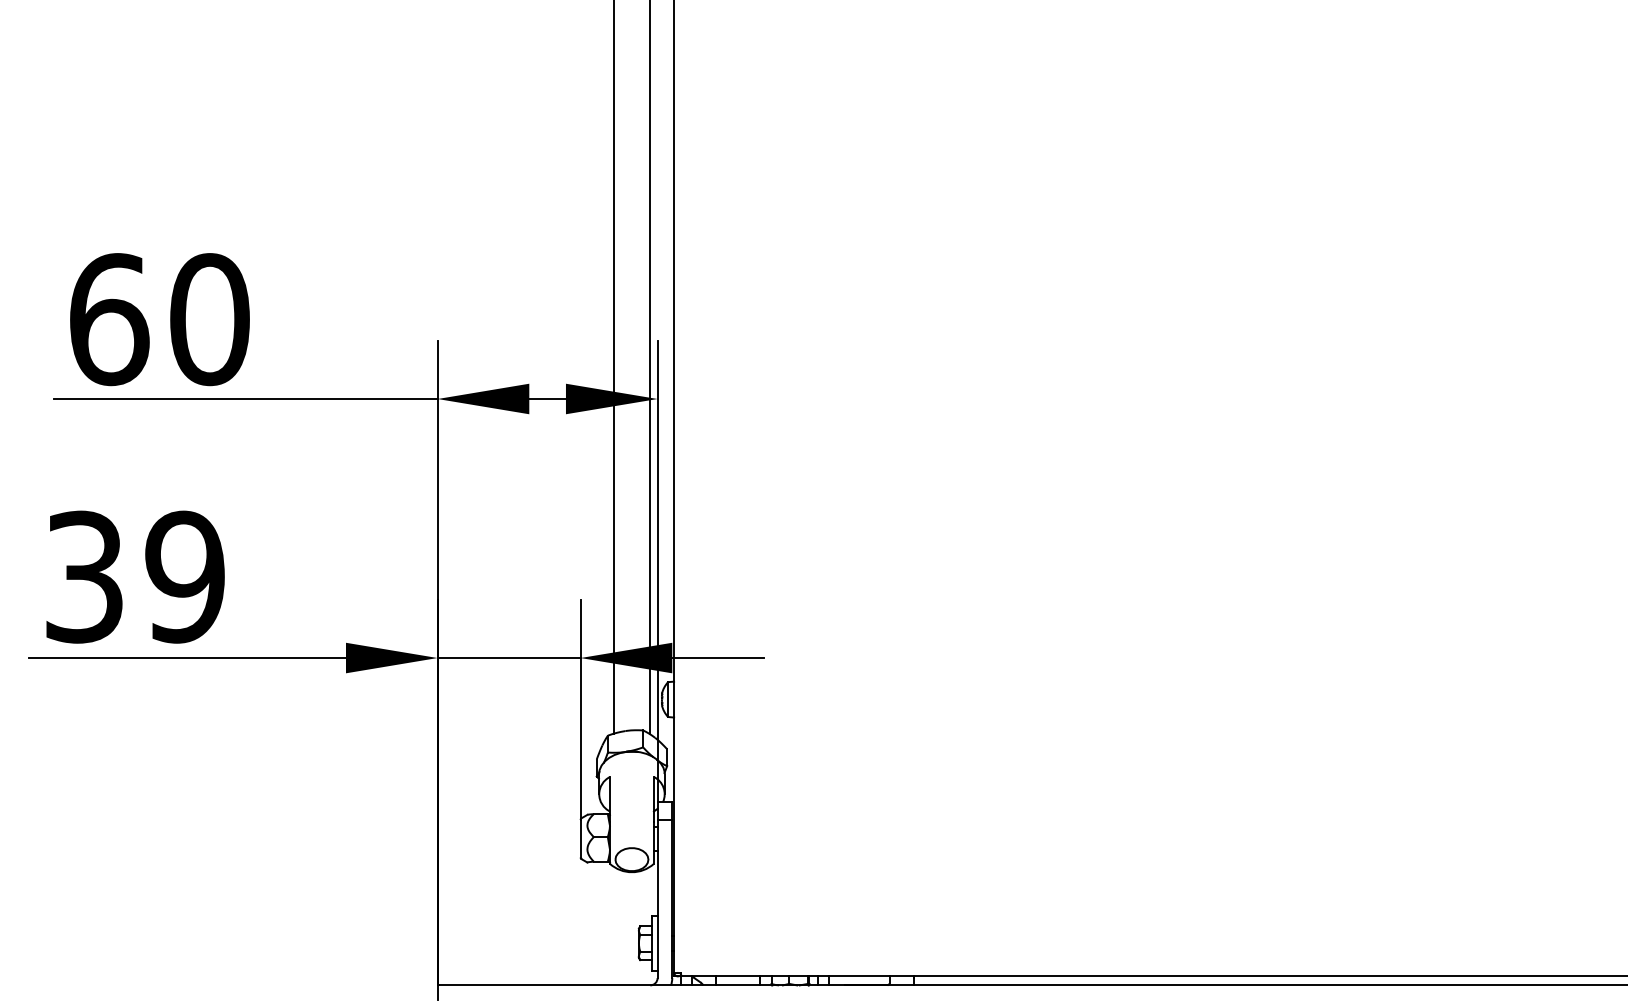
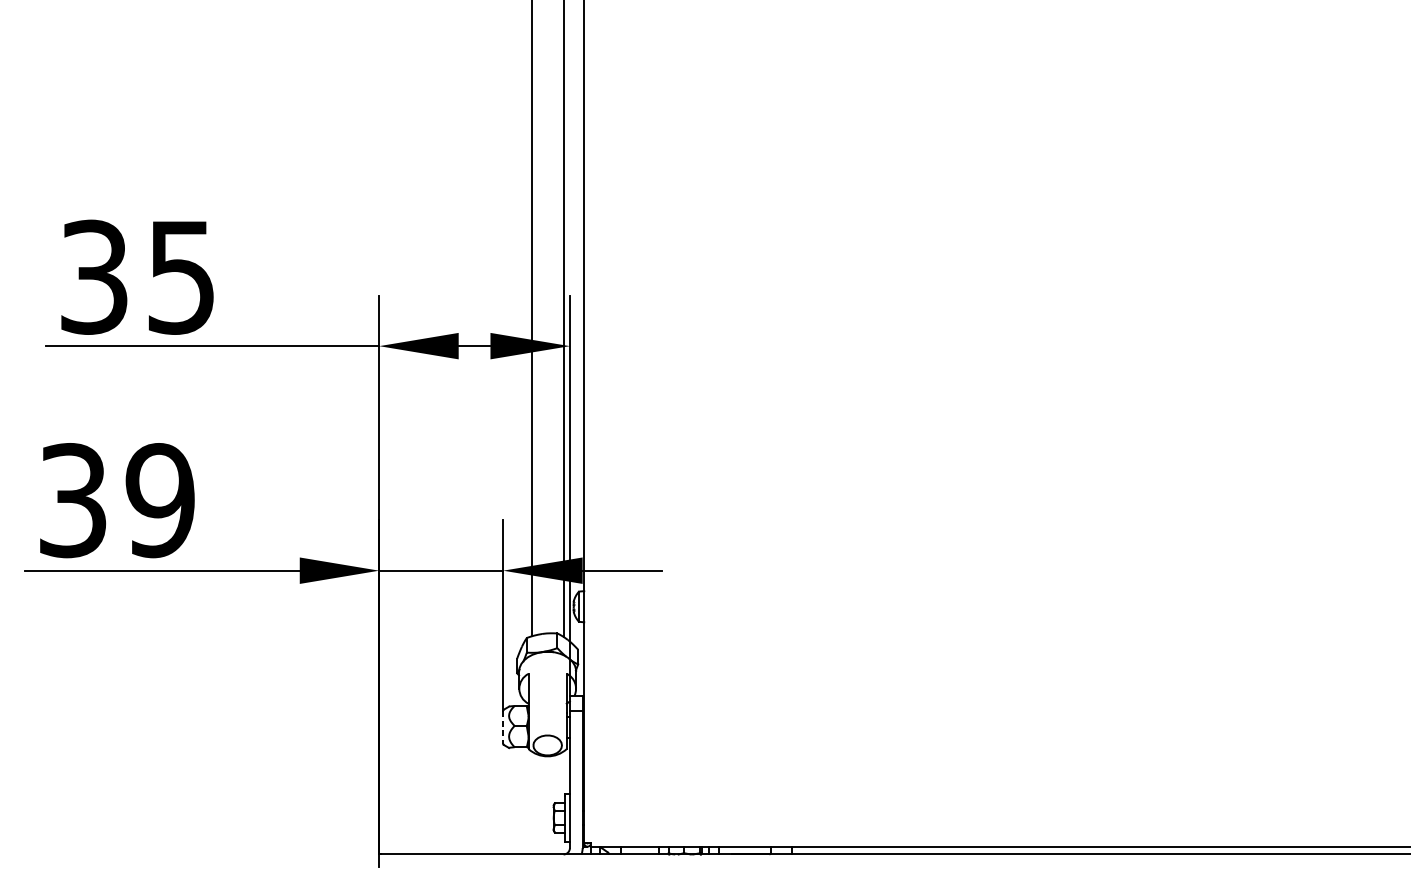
text: (159, 319) -> (138, 277), 60 -> 35
line: (580, 838) -> (503, 727), solid -> dashed

